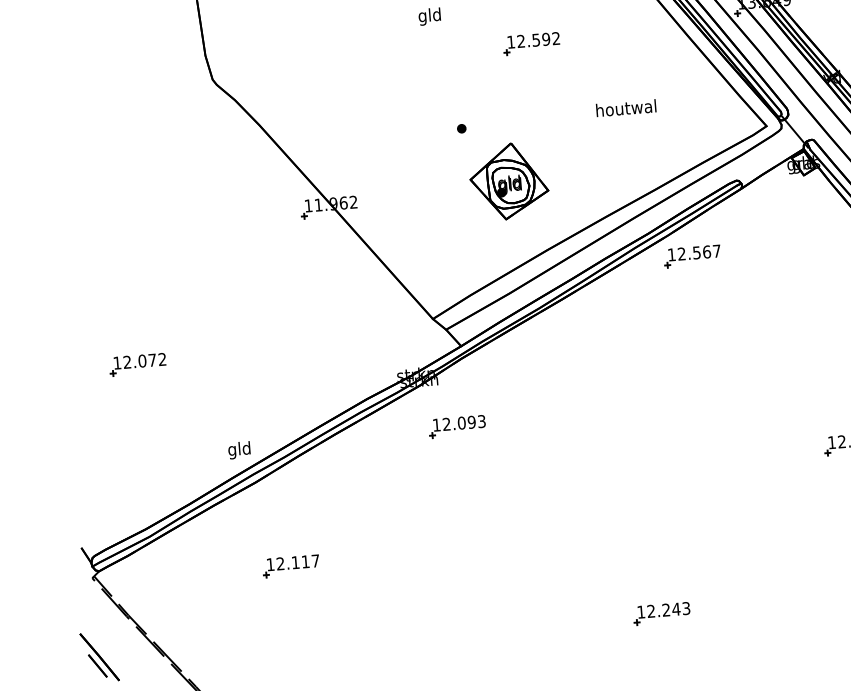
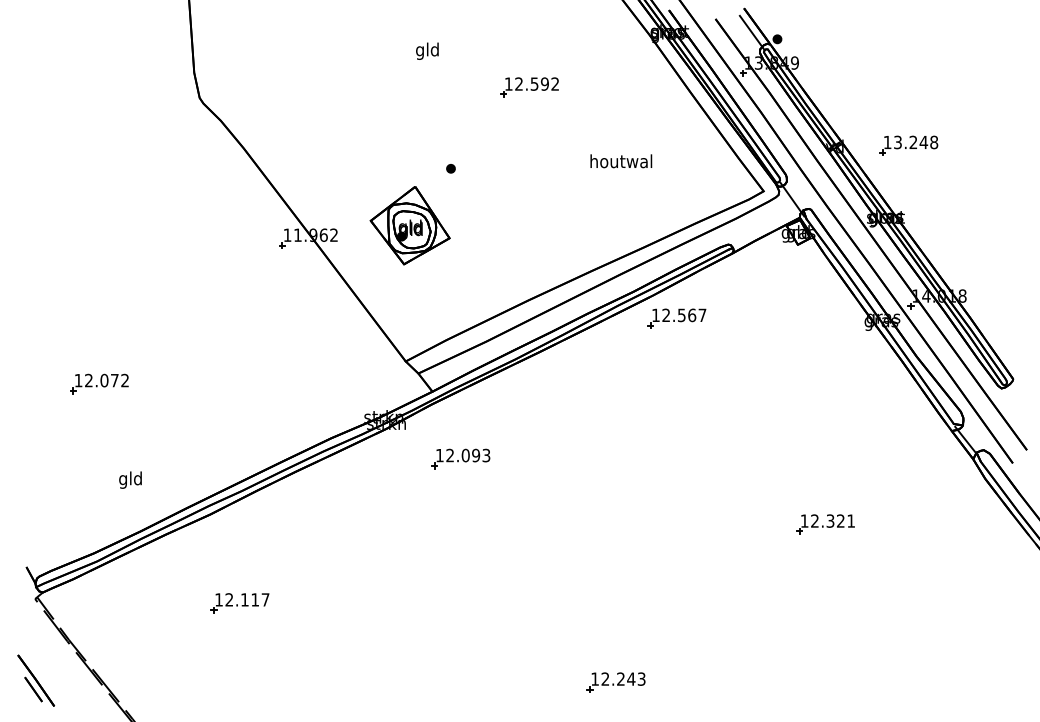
part: (508, 181) -> (409, 225), moved
part: (456, 426) -> (460, 458), moved
text: (239, 449) -> (130, 479), moved

